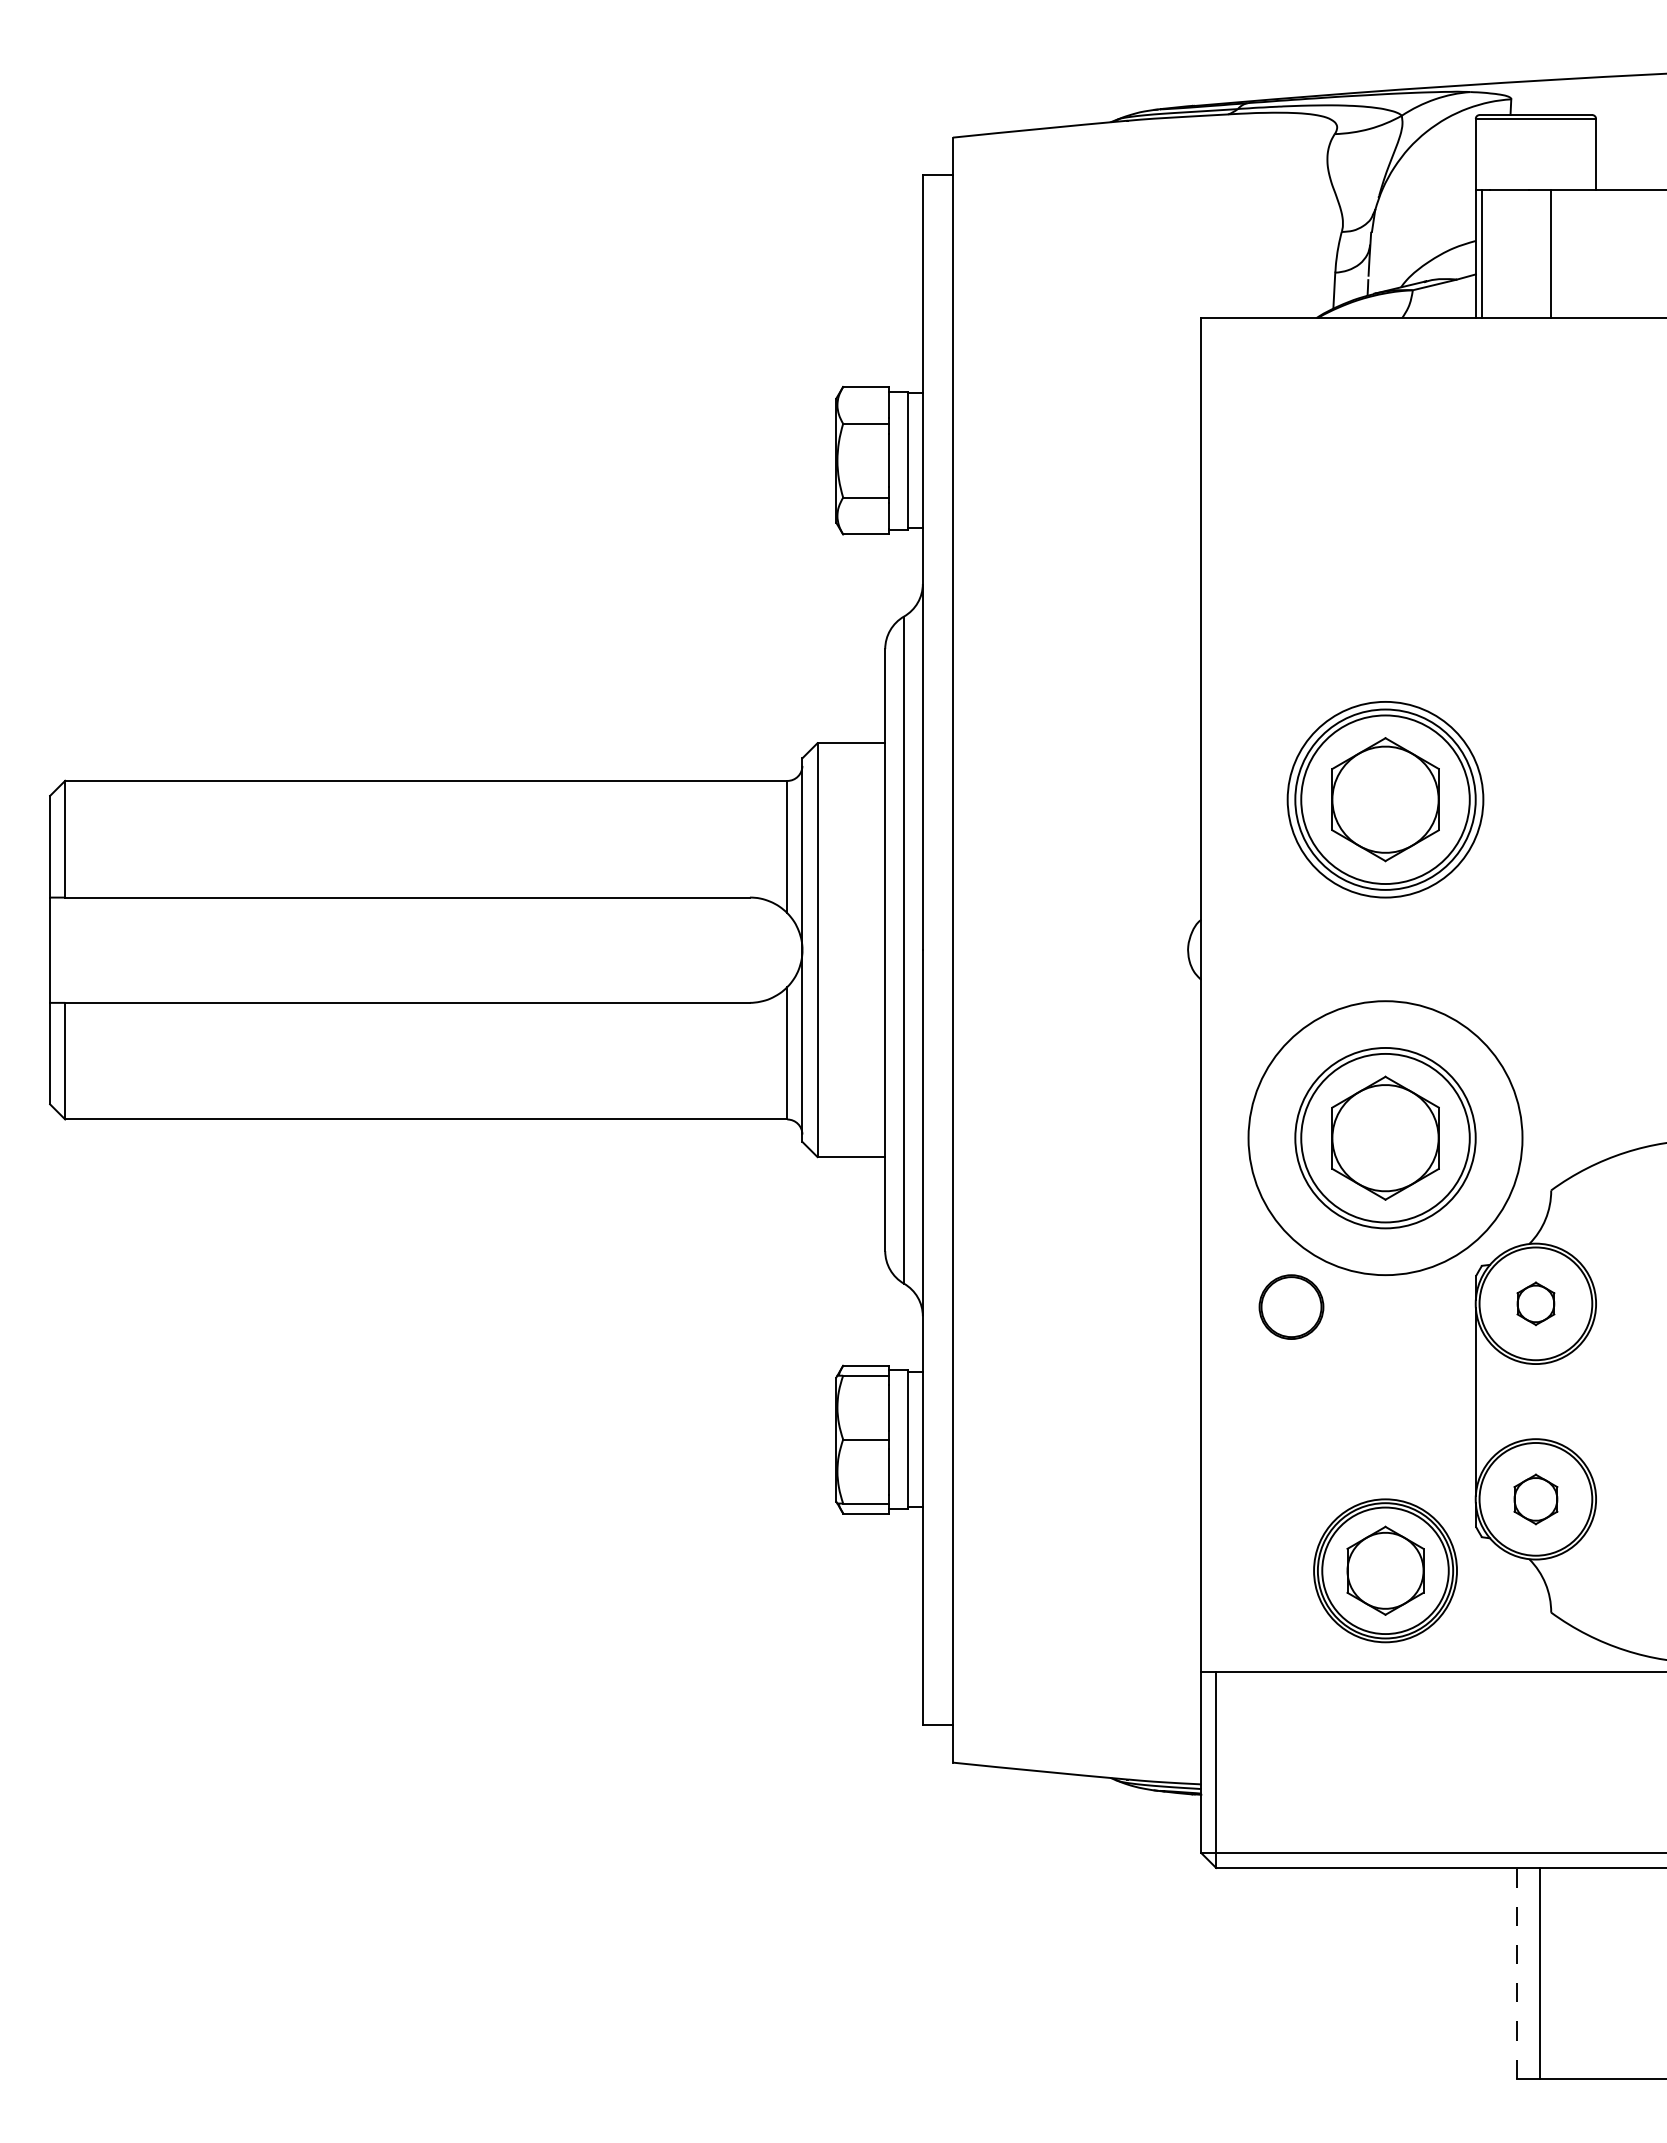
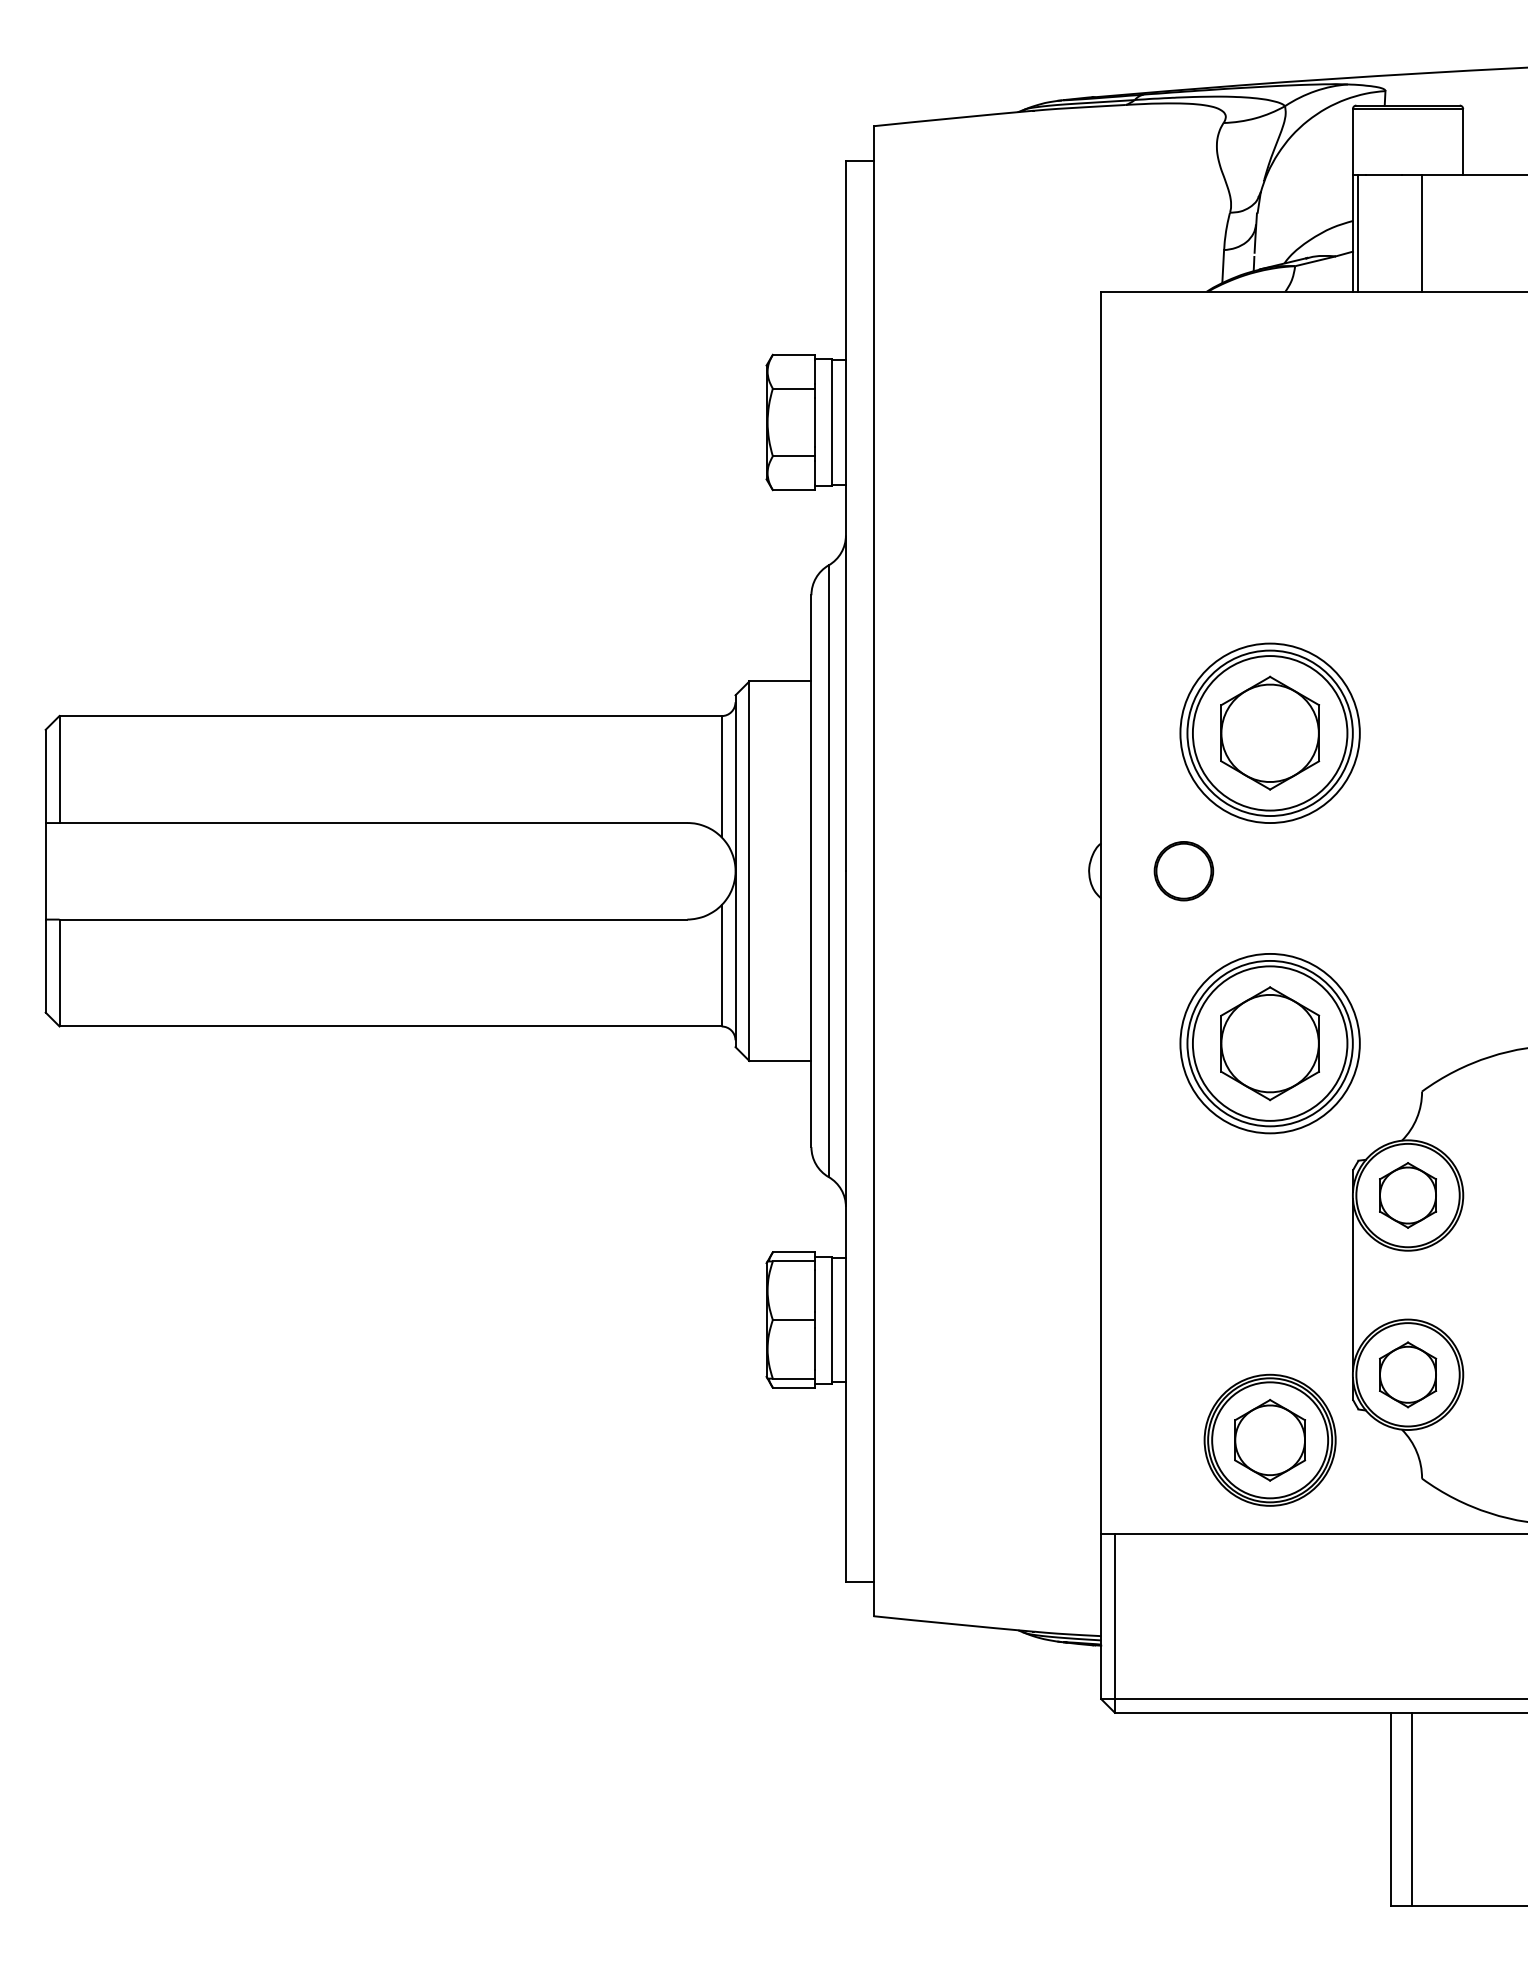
circle: (1385, 1138) -> (1270, 1043), size x0.71
part: (1535, 1303) -> (1407, 1195), size x1.67
part: (1291, 1306) -> (1183, 870), moved
part: (1535, 1499) -> (1407, 1374), size x1.43
line: (1517, 1972) -> (1391, 1808), dashed -> solid

